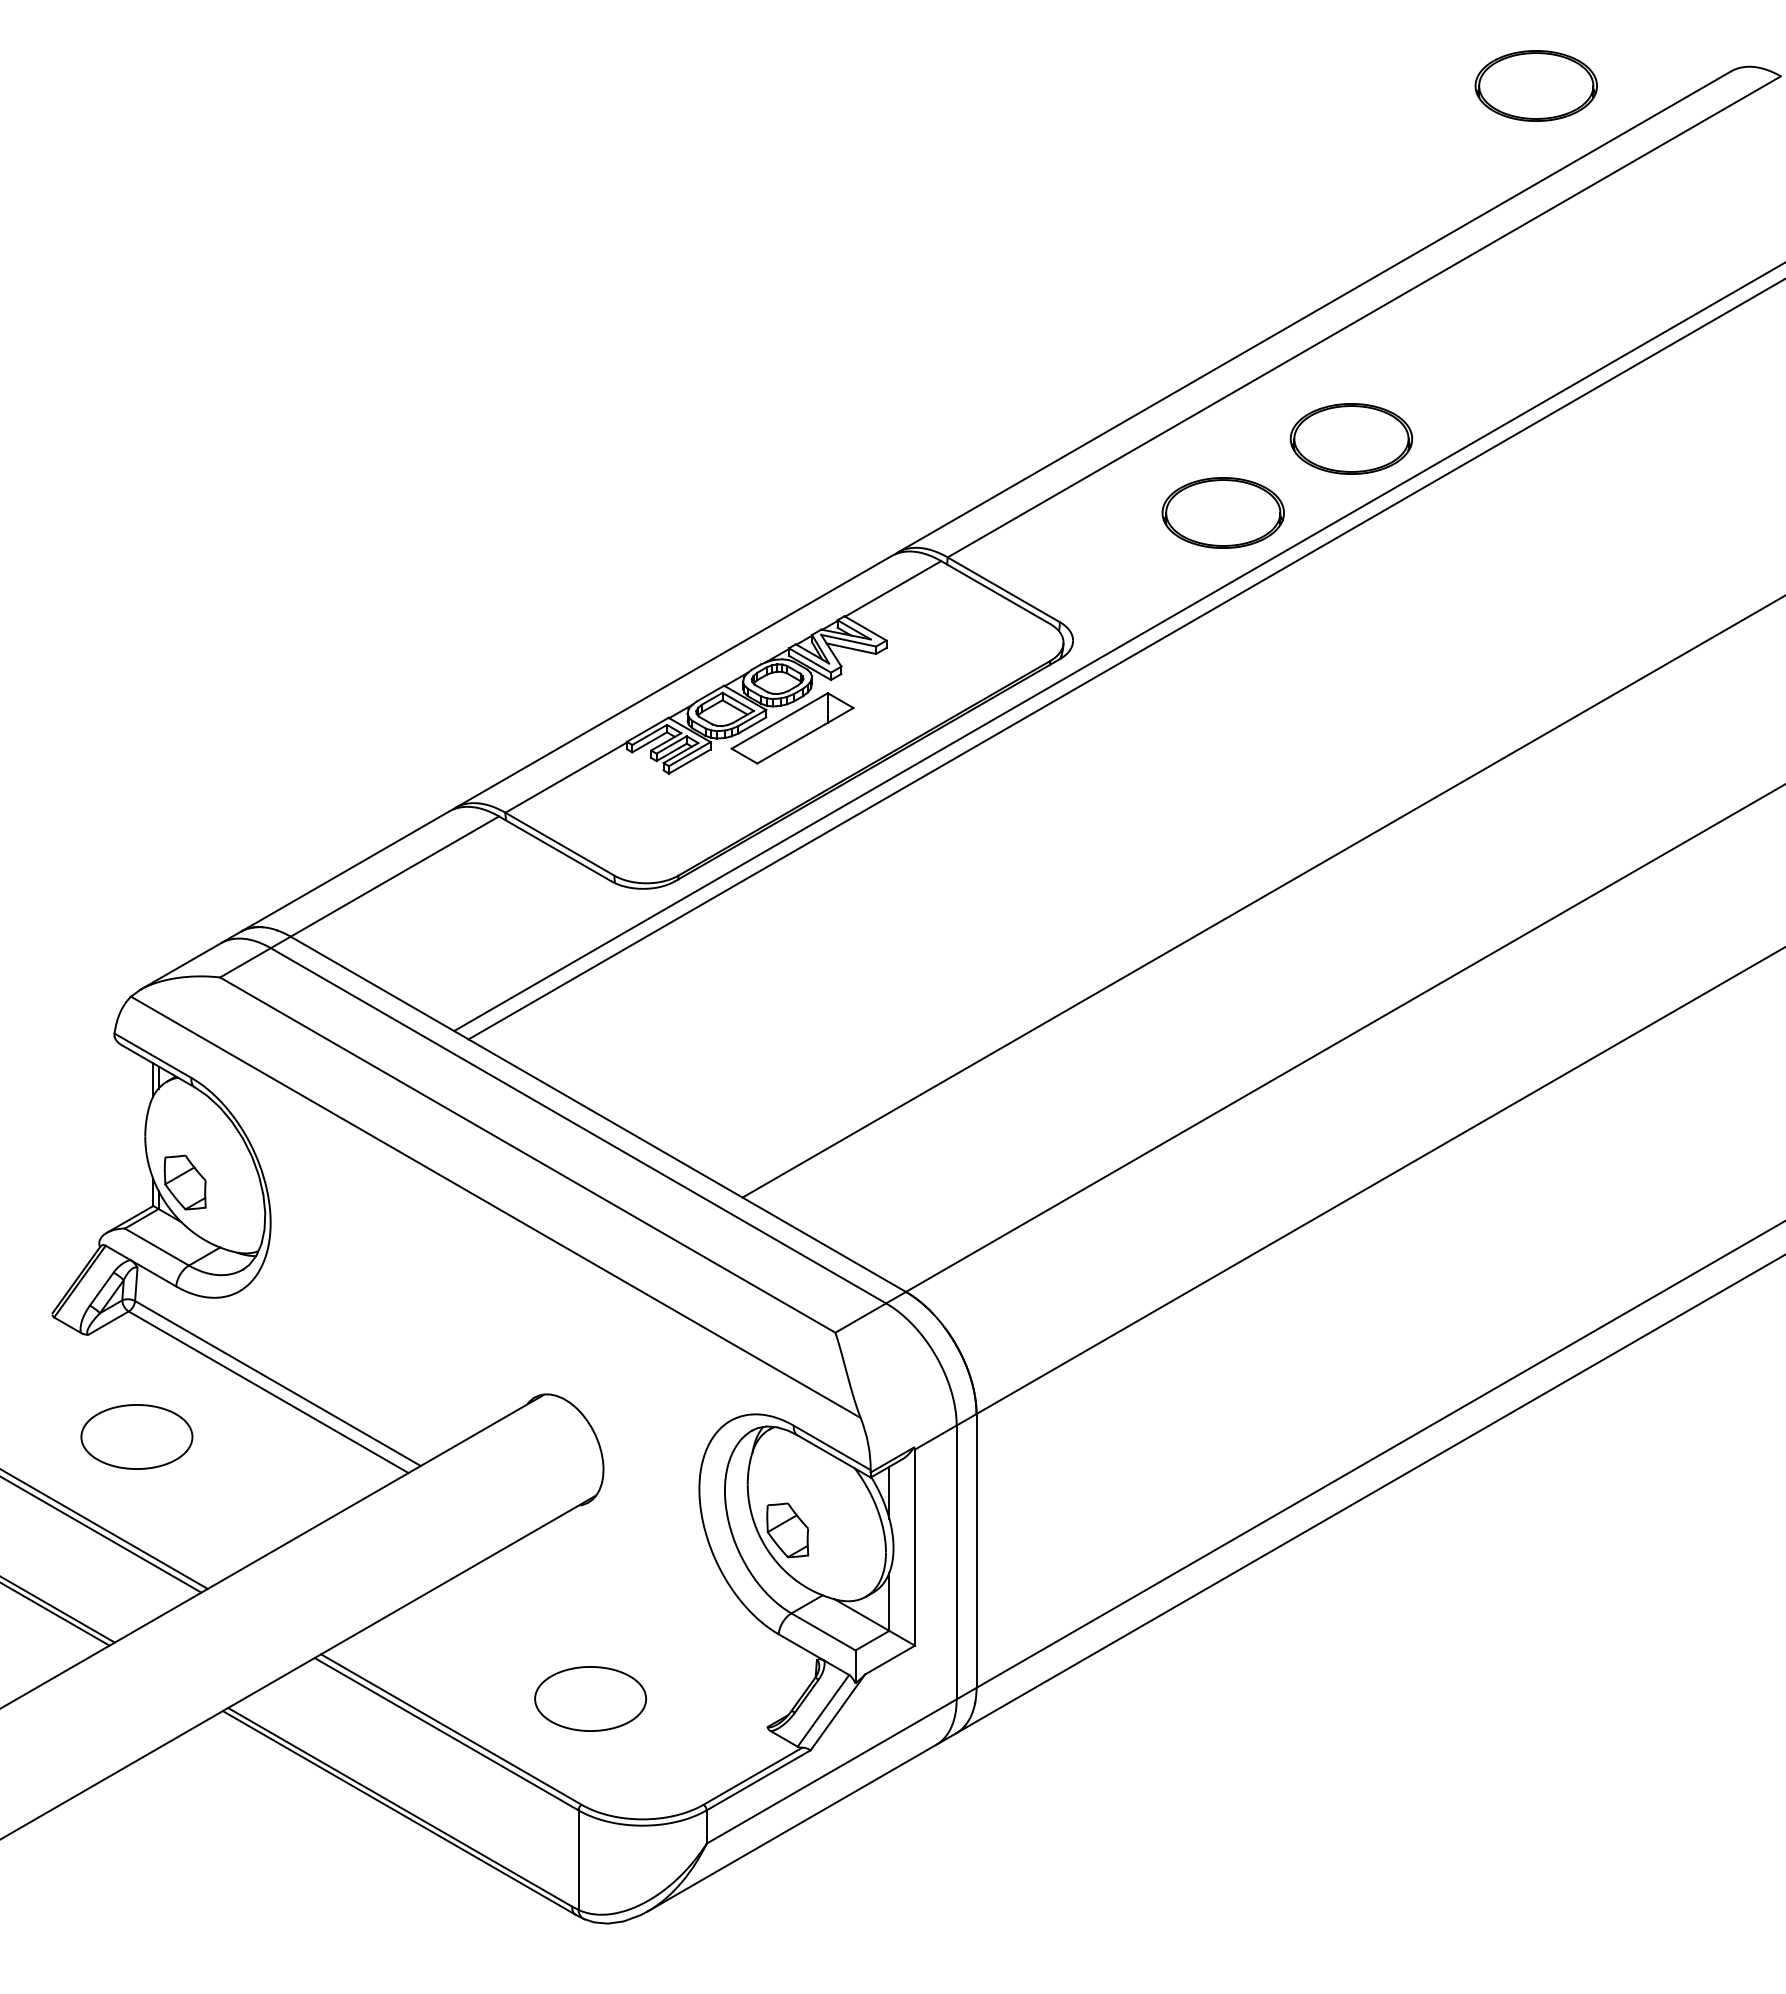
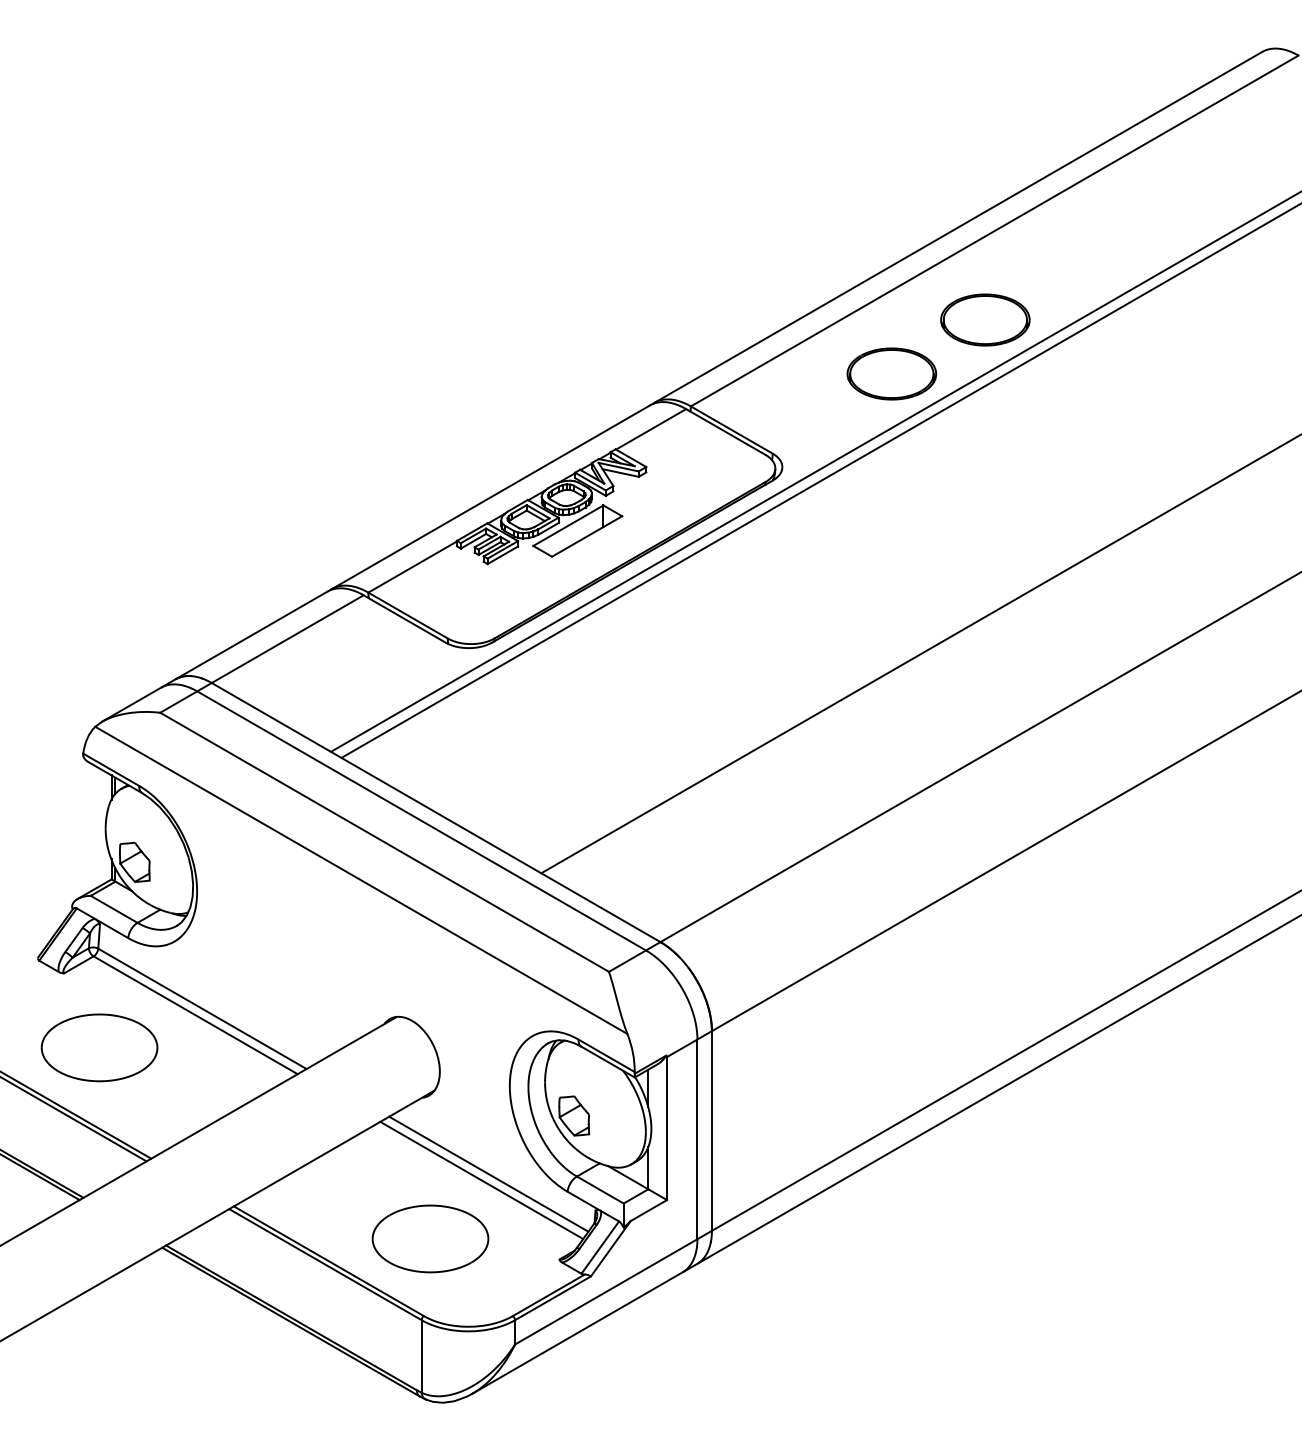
part: (1535, 85) -> (1119, 62), removed
part: (136, 1436) -> (99, 1047), size x1.43
line: (670, 1610) -> (488, 1174), added
line: (660, 1618) -> (481, 1180), added
part: (590, 1698) -> (430, 1238), size x1.43

